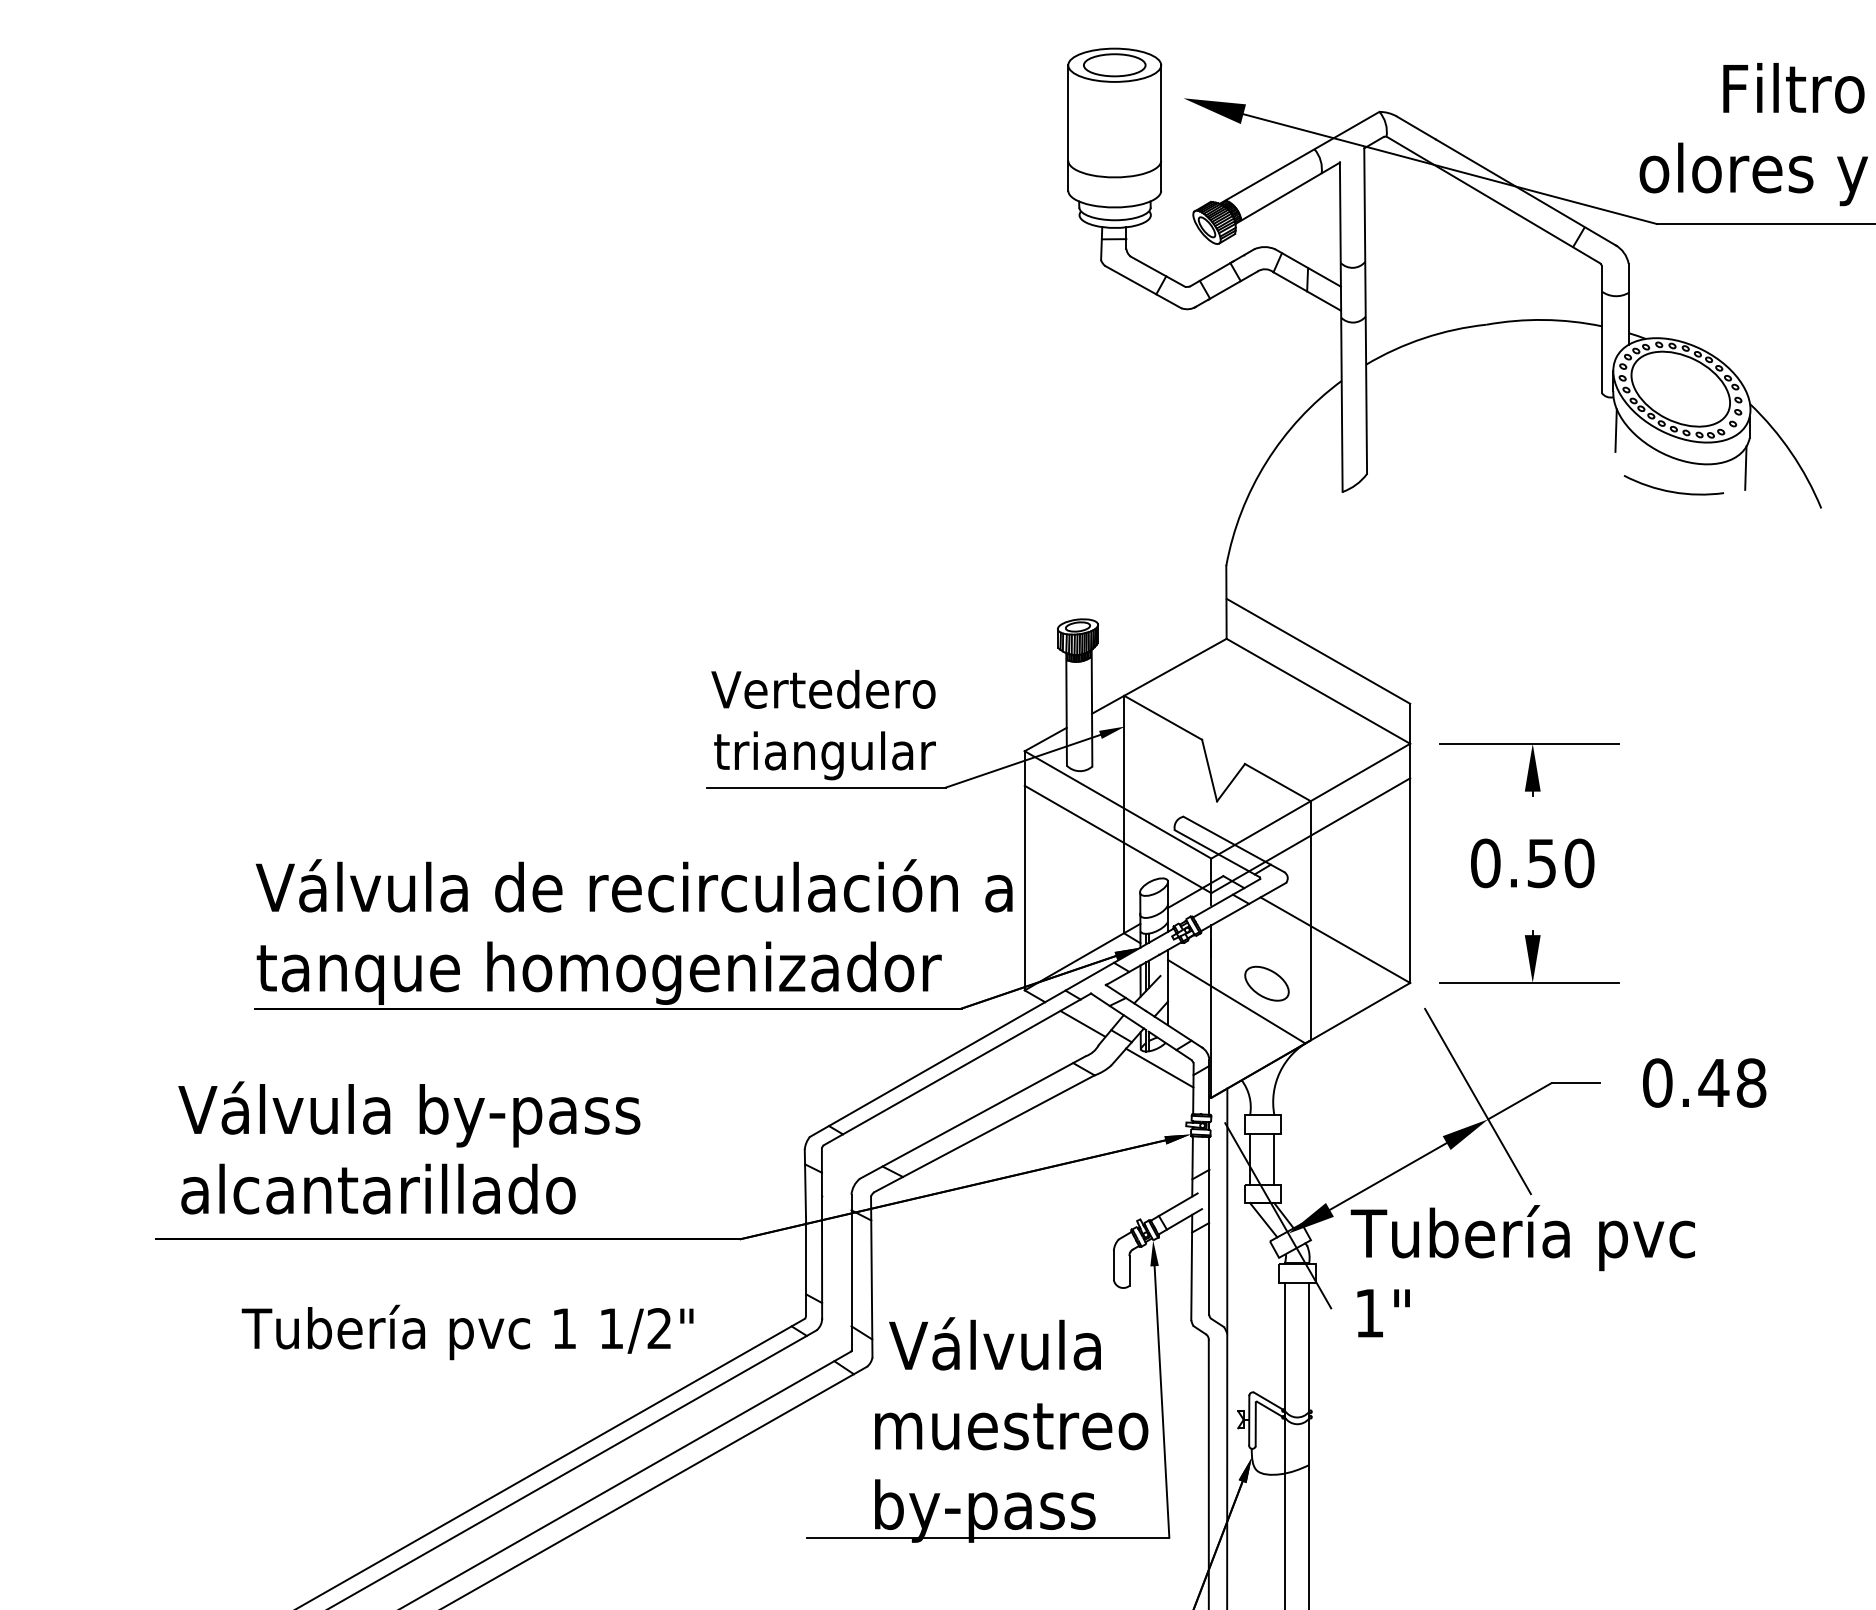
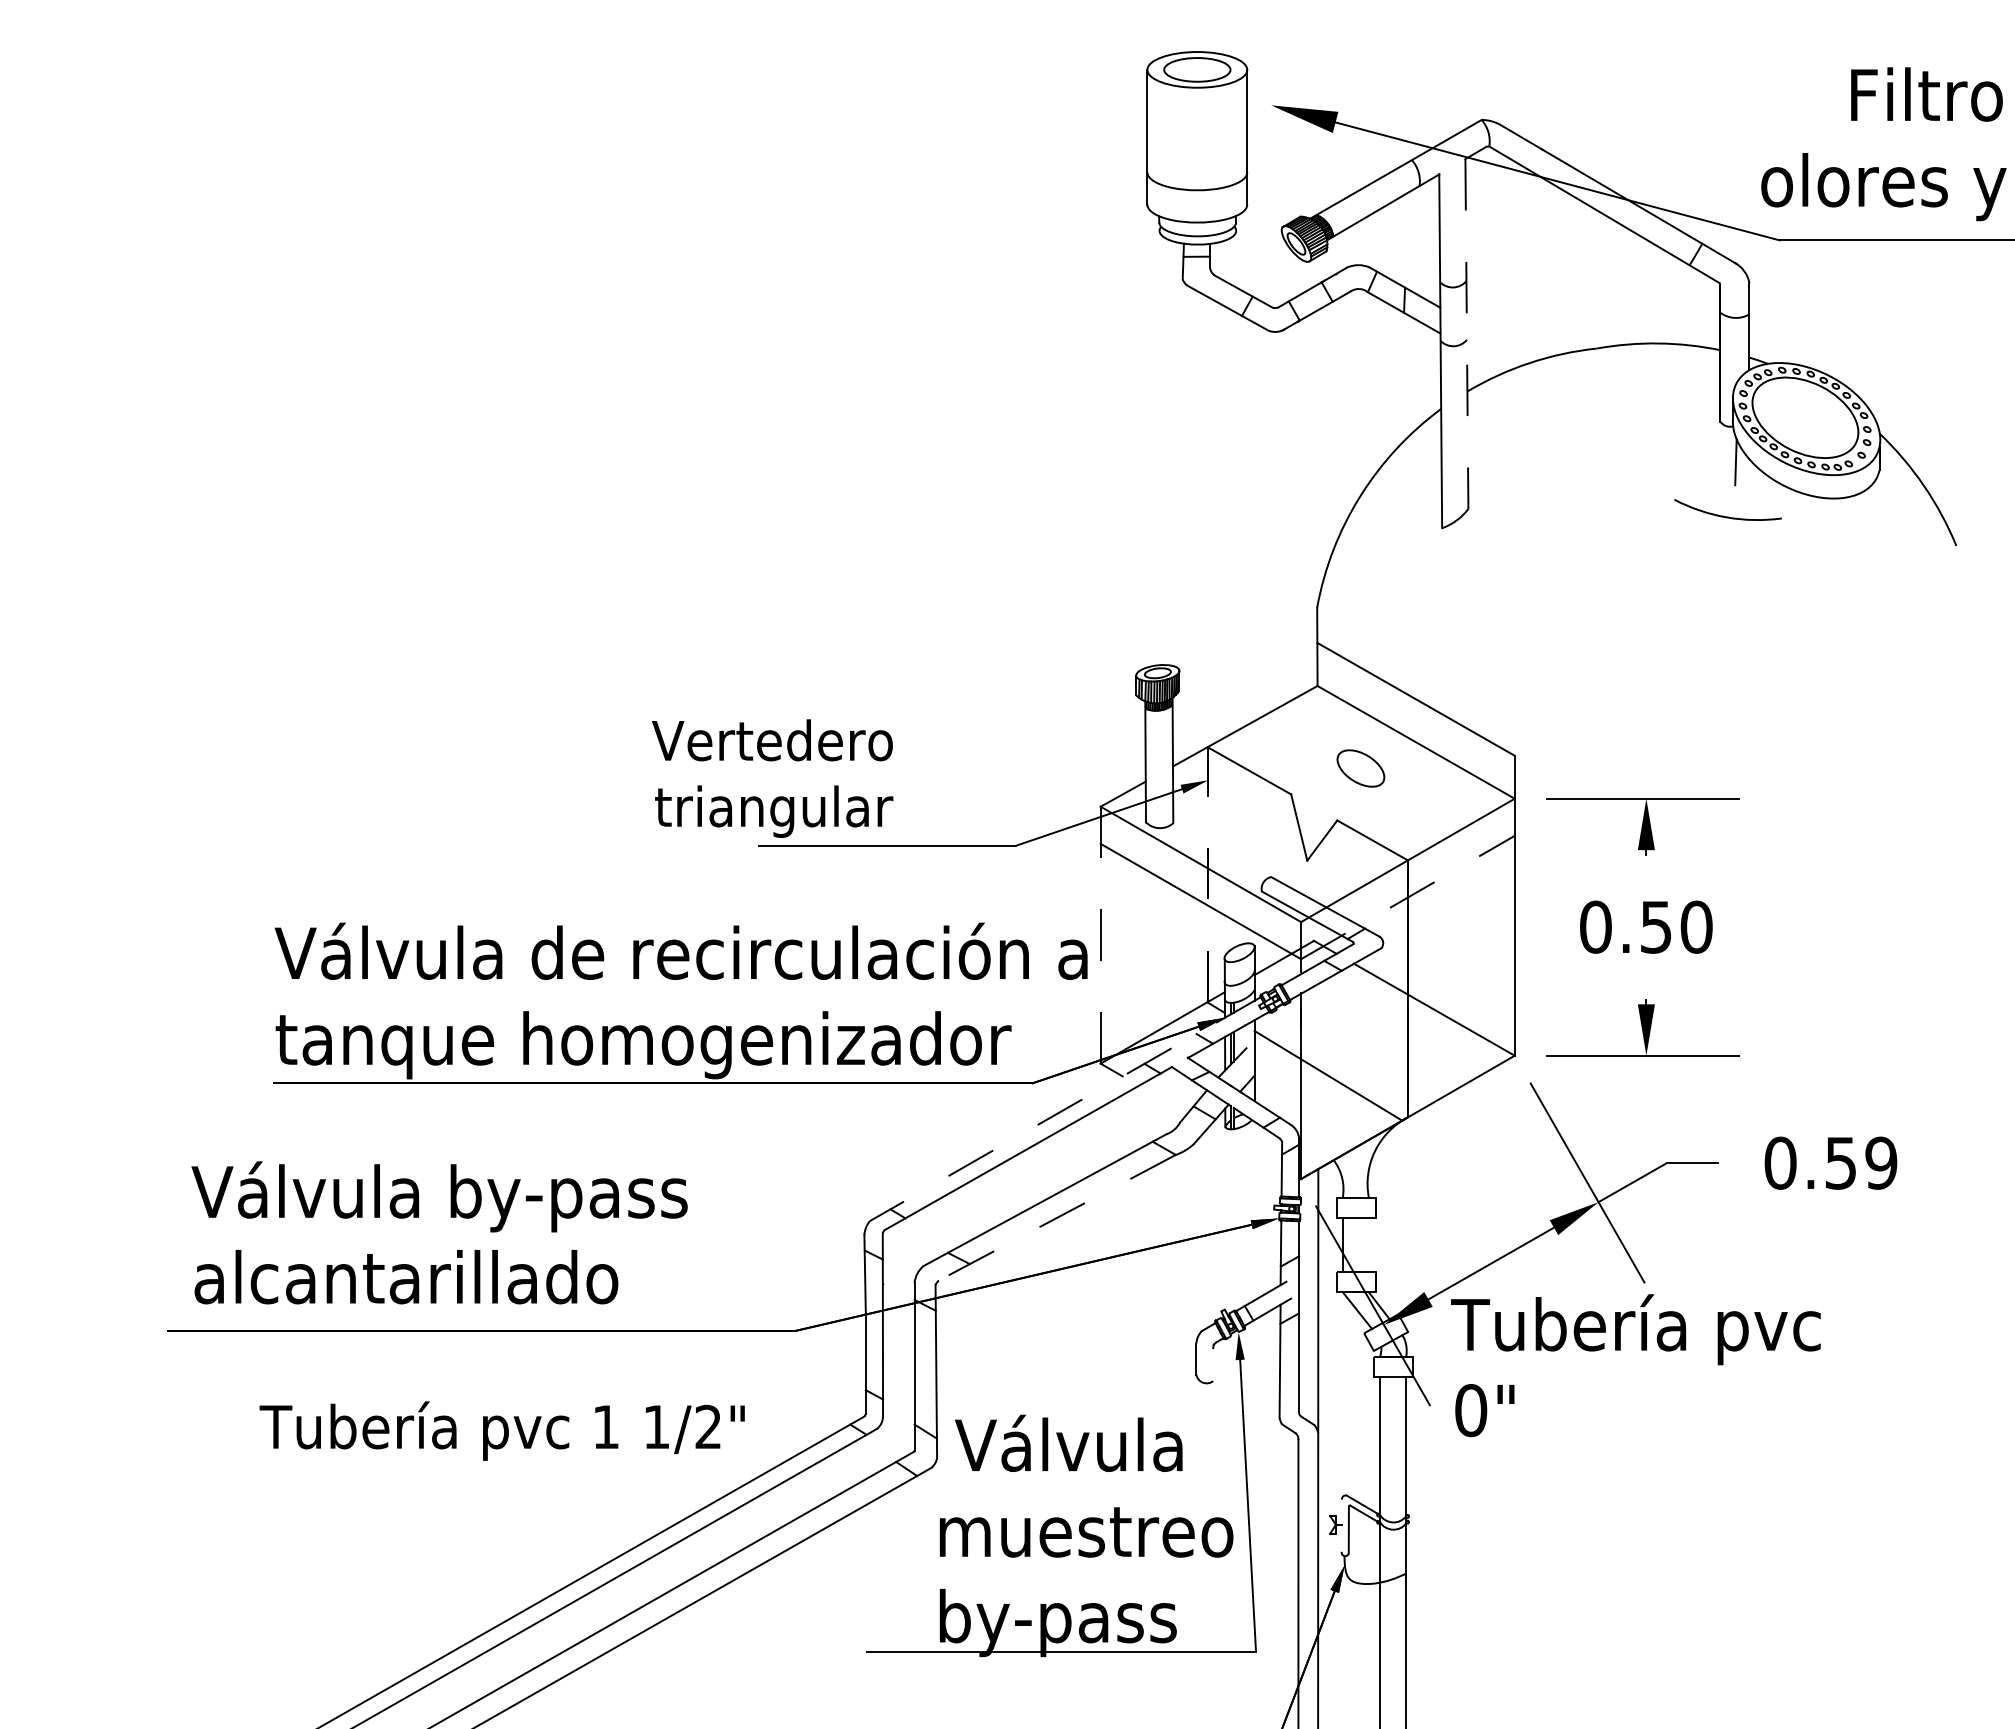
line: (1365, 311) -> (1466, 334), solid -> dashed
line: (1746, 468) -> (1875, 502), removed
arc: (1673, 491) -> (1727, 516), moved
text: (823, 724) -> (772, 778), moved
line: (1124, 814) -> (1207, 874), solid -> dashed
line: (1311, 835) -> (1408, 897), solid -> dashed
line: (1024, 870) -> (1100, 934), solid -> dashed
part: (1266, 983) -> (1360, 768), moved
line: (1082, 1023) -> (1162, 1099), removed
line: (991, 1033) -> (1064, 1109), solid -> dashed
line: (1159, 1067) -> (1245, 1146), removed
text: (1732, 1082) -> (1860, 1162), 0.48 -> 0.59
line: (983, 1133) -> (1056, 1217), solid -> dashed
line: (1274, 1159) -> (1368, 1245), removed
line: (1129, 1271) -> (1213, 1365), removed
text: (1369, 1313) -> (1471, 1410), 1" -> 0"
line: (1248, 1419) -> (1341, 1524), removed

